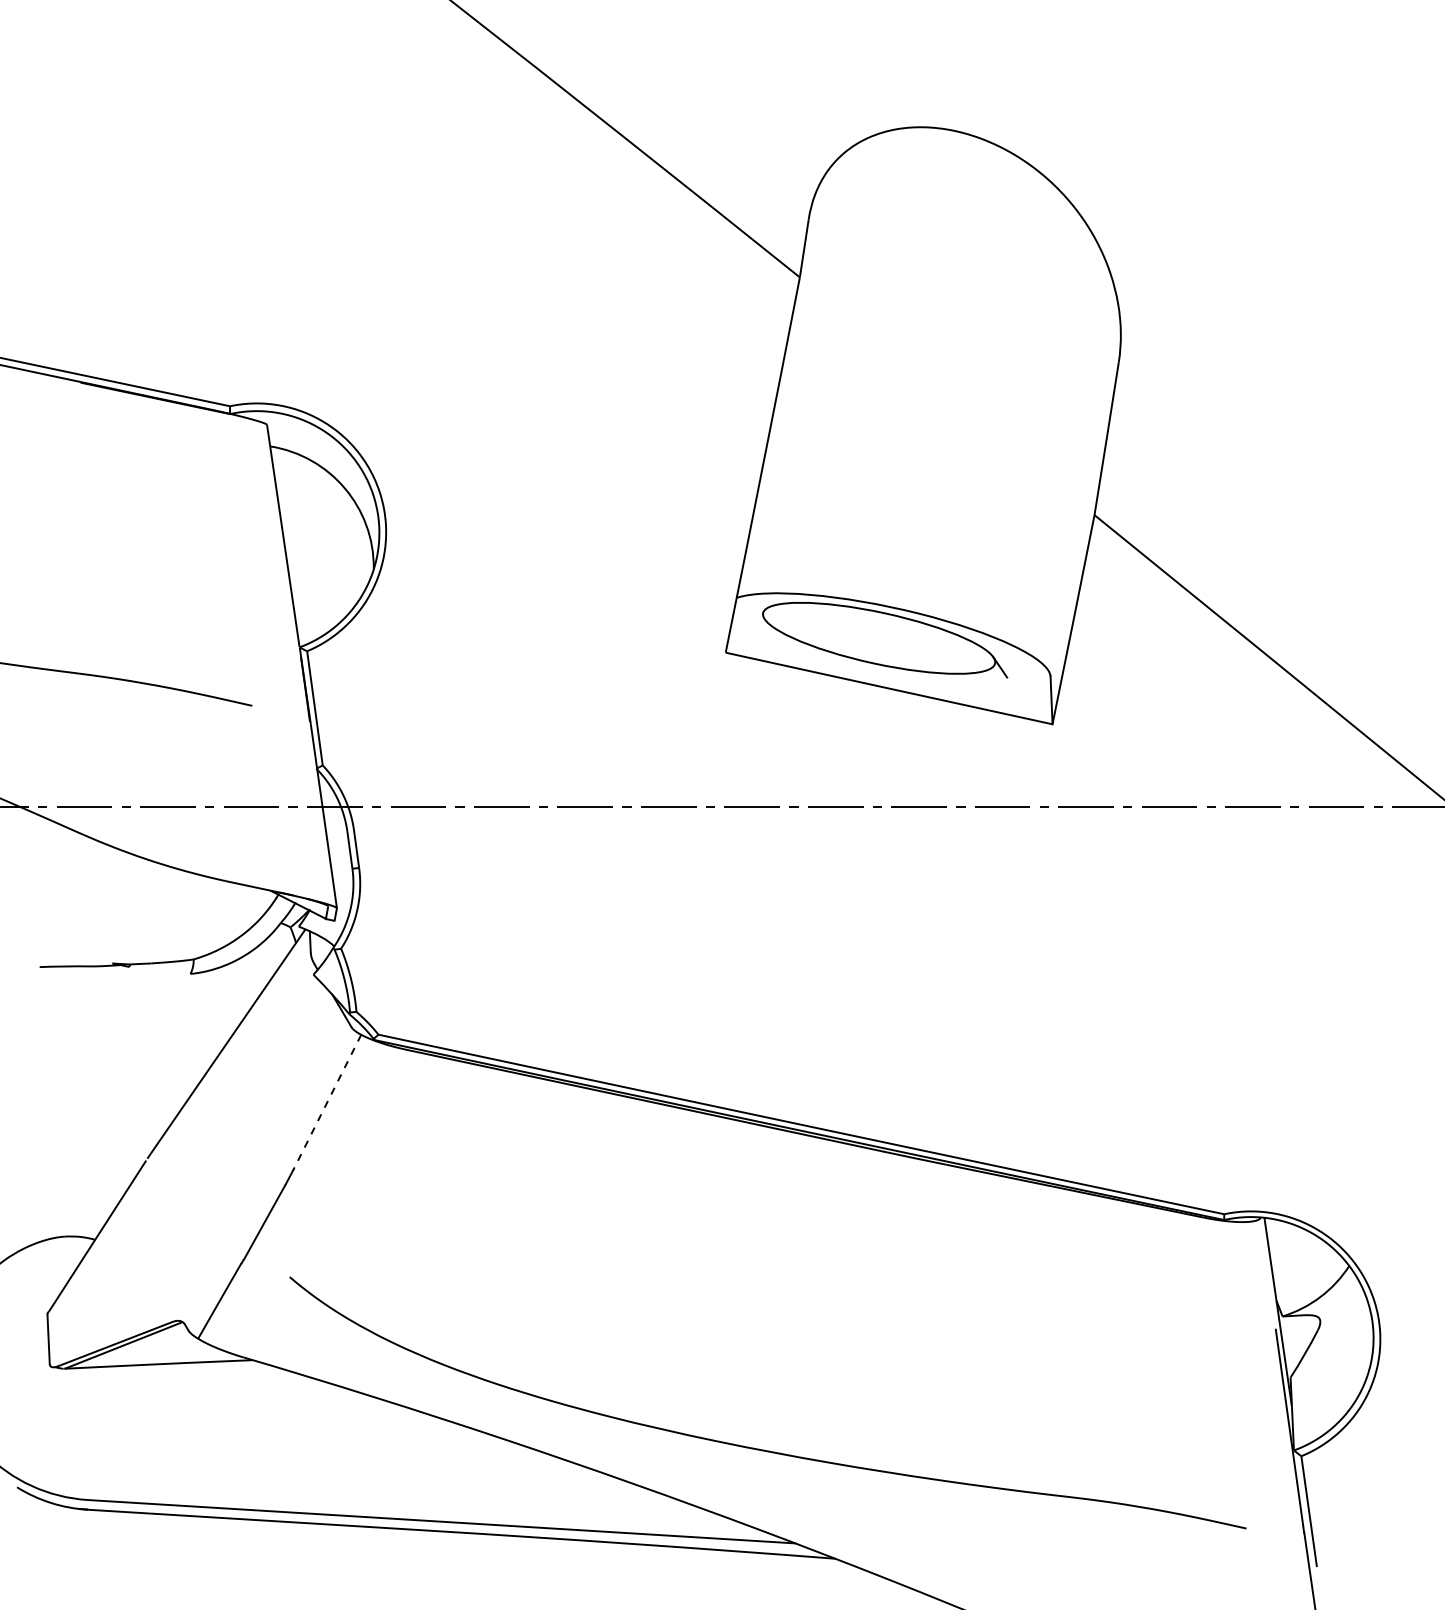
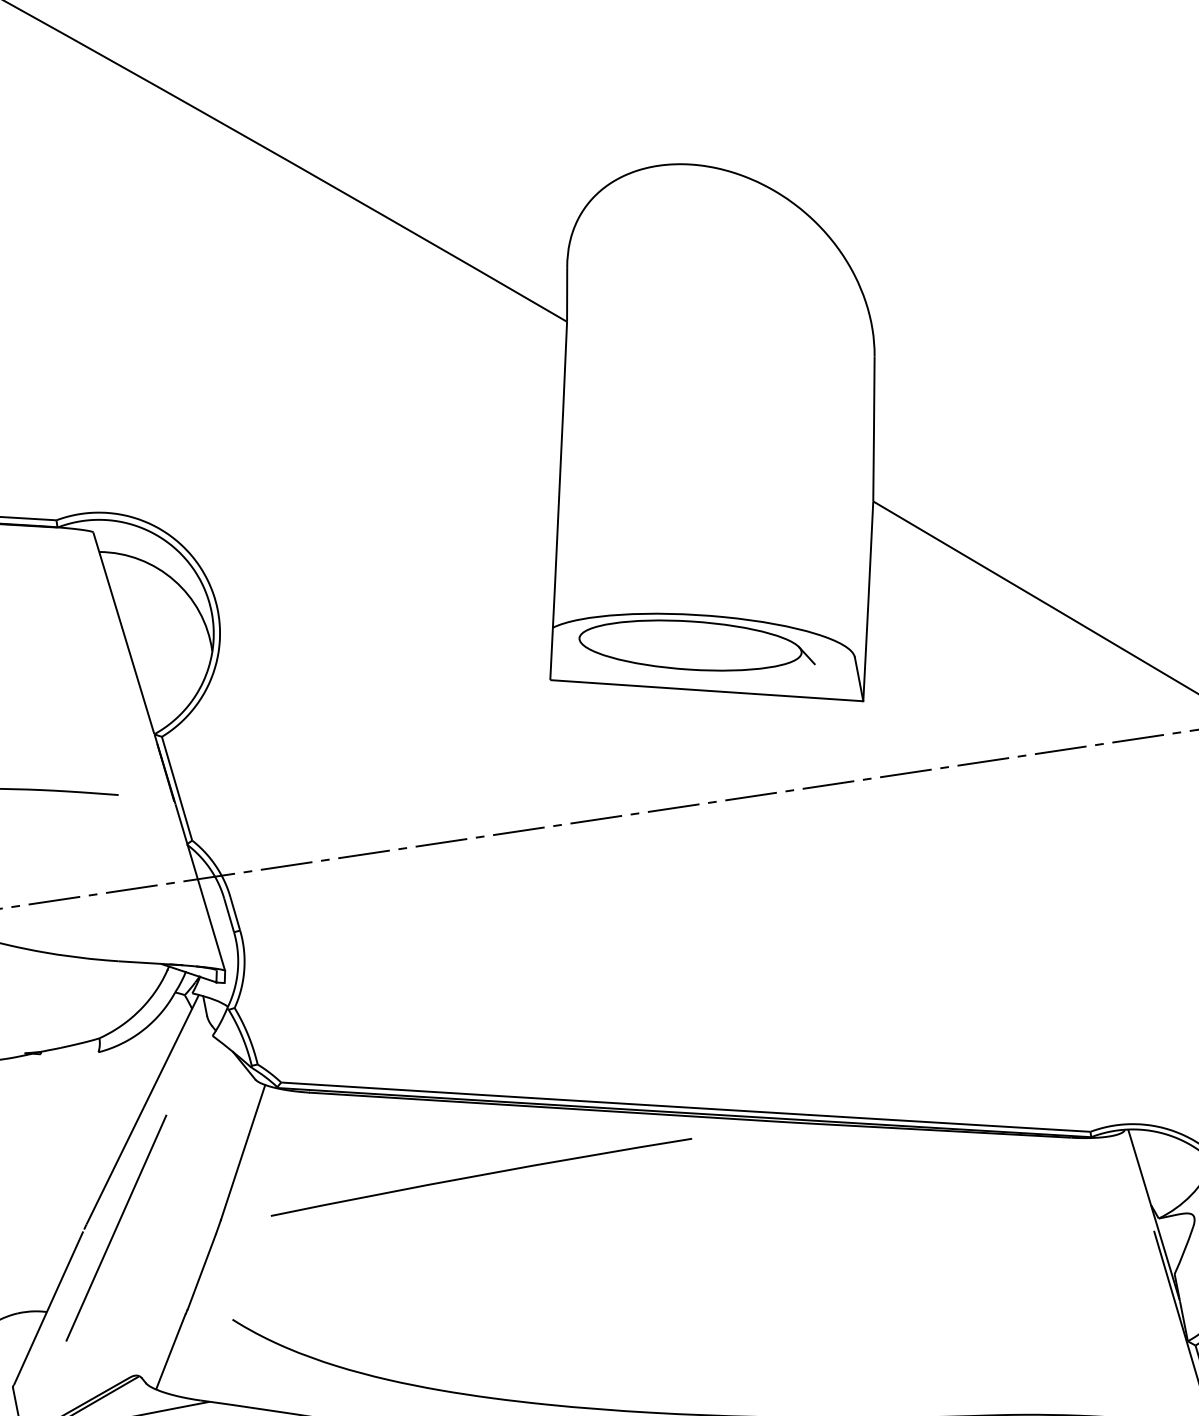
line: (327, 1102) -> (243, 1152), dashed -> solid
line: (181, 1162) -> (116, 1228), added
curve: (574, 1164) -> (480, 1175), added

